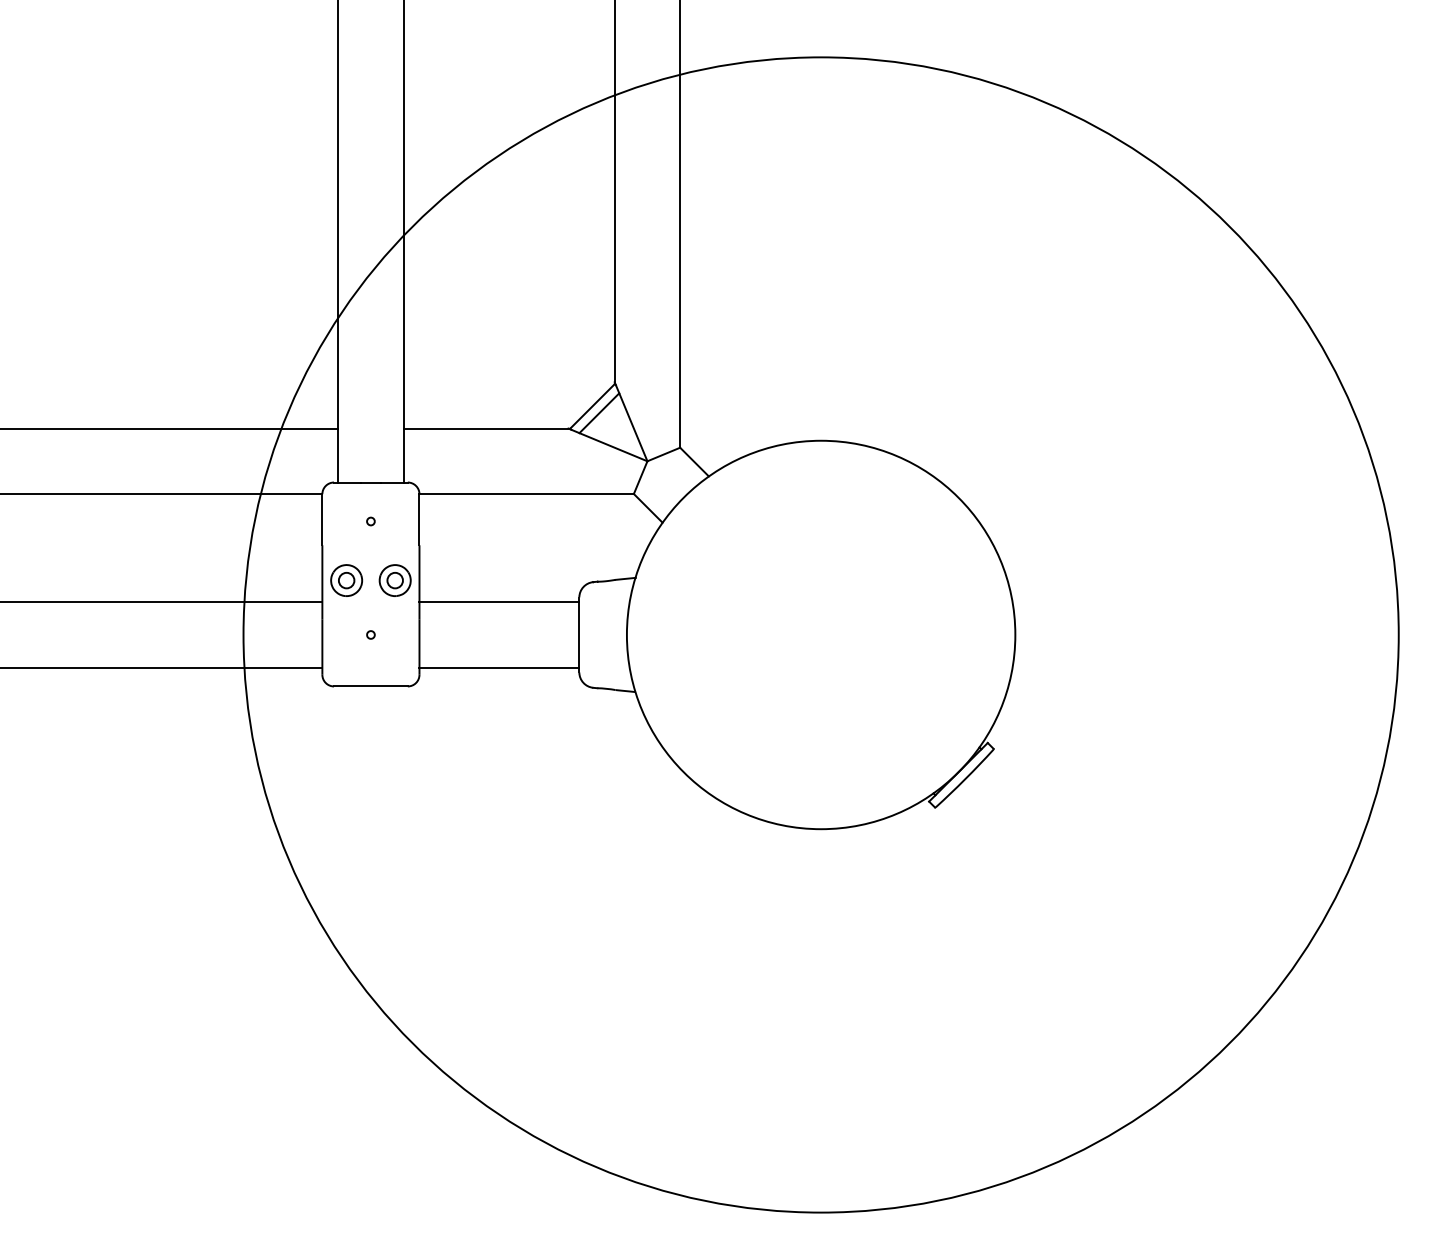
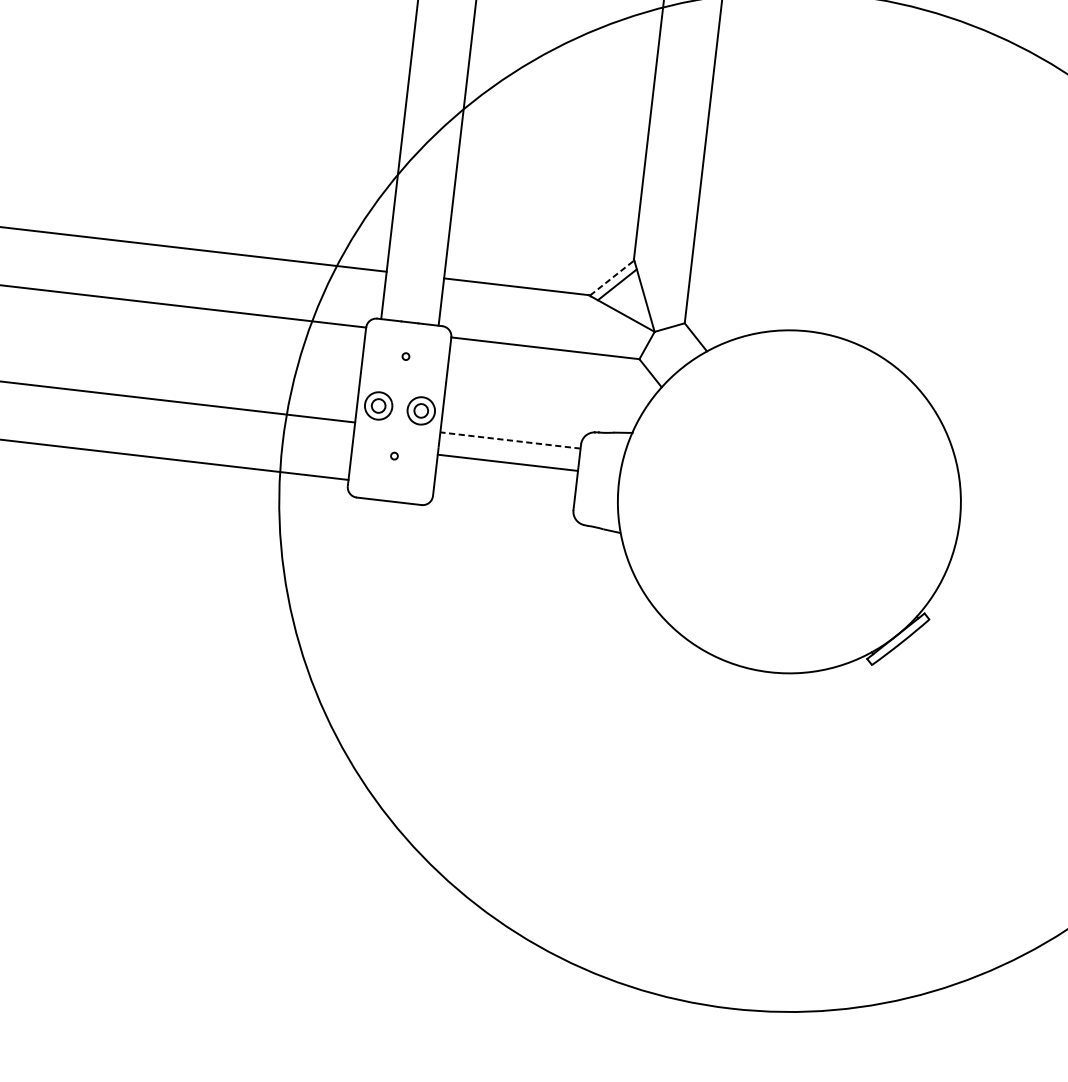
line: (592, 406) -> (612, 278), solid -> dashed
line: (499, 602) -> (510, 440), solid -> dashed
line: (499, 667) -> (508, 462), moved

